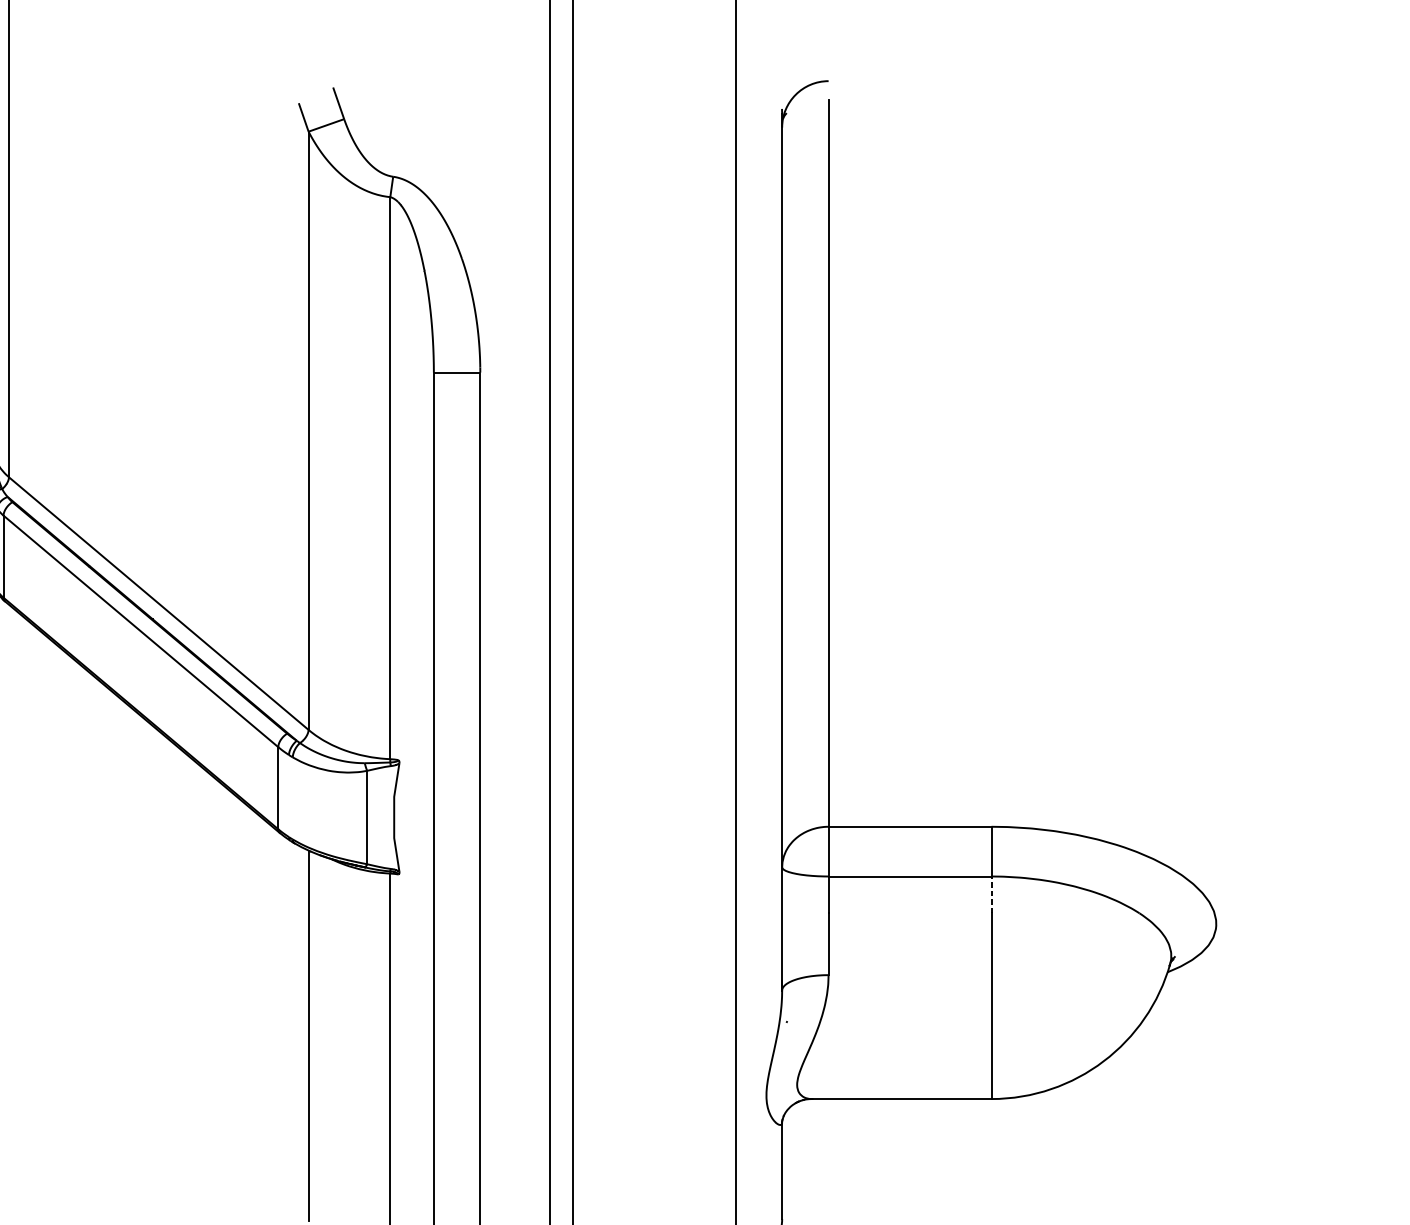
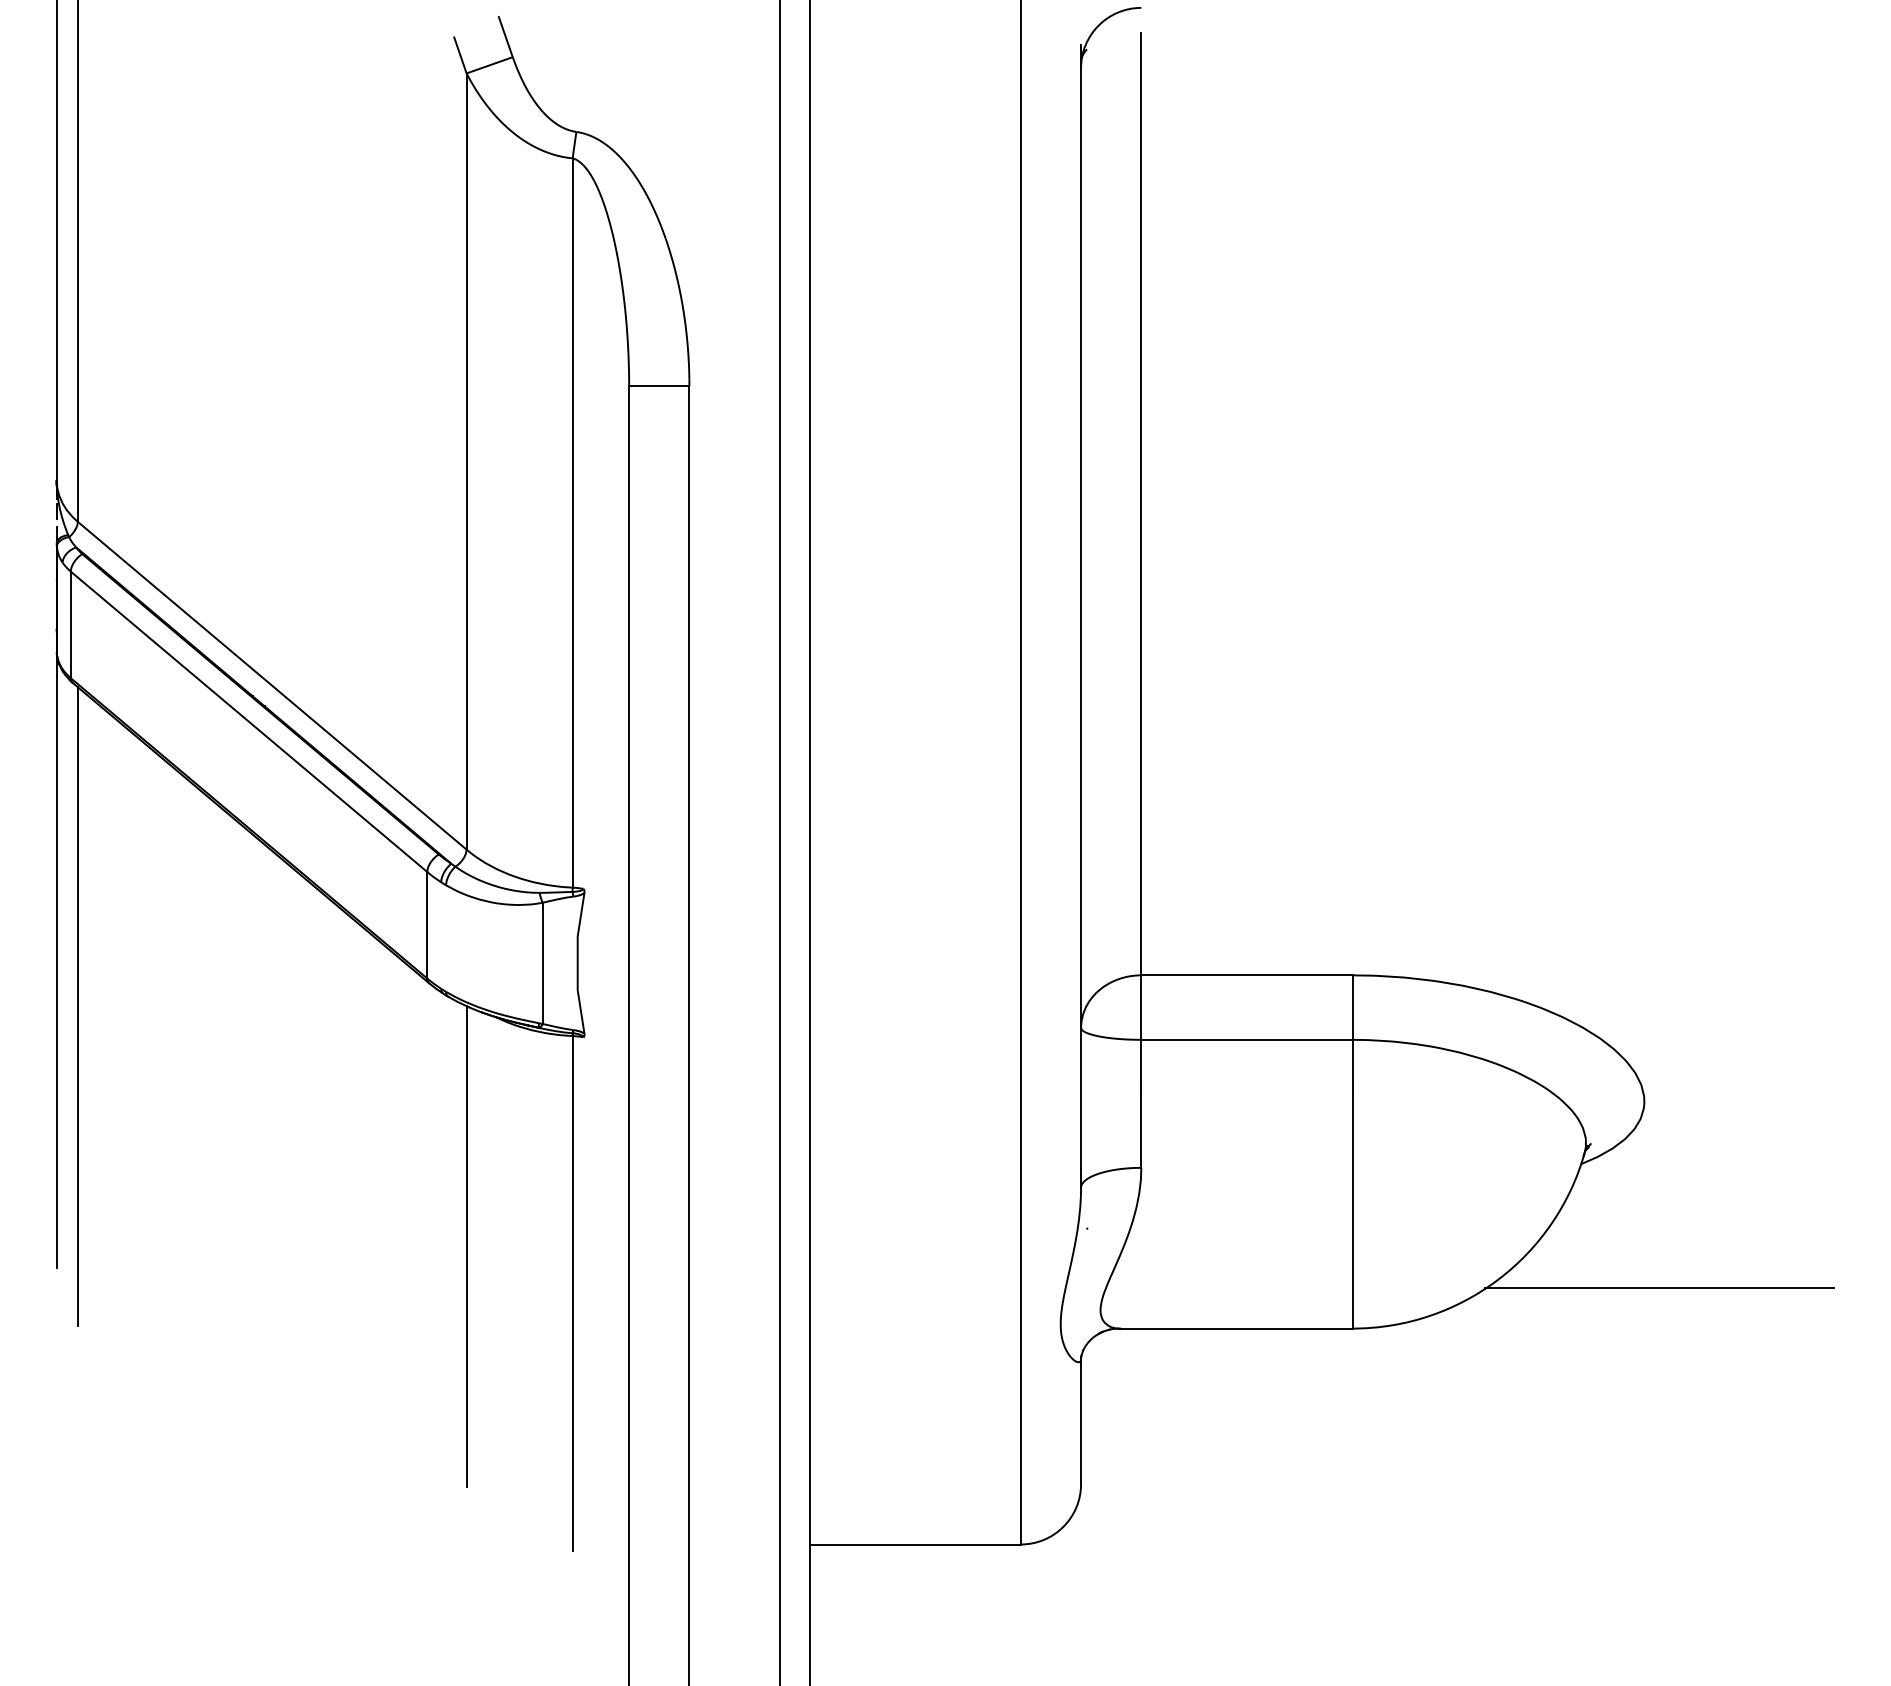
line: (8, 850) -> (77, 1006), added
line: (991, 894) -> (1352, 1063), dashed -> solid
line: (1227, 1068) -> (1659, 1288), added

